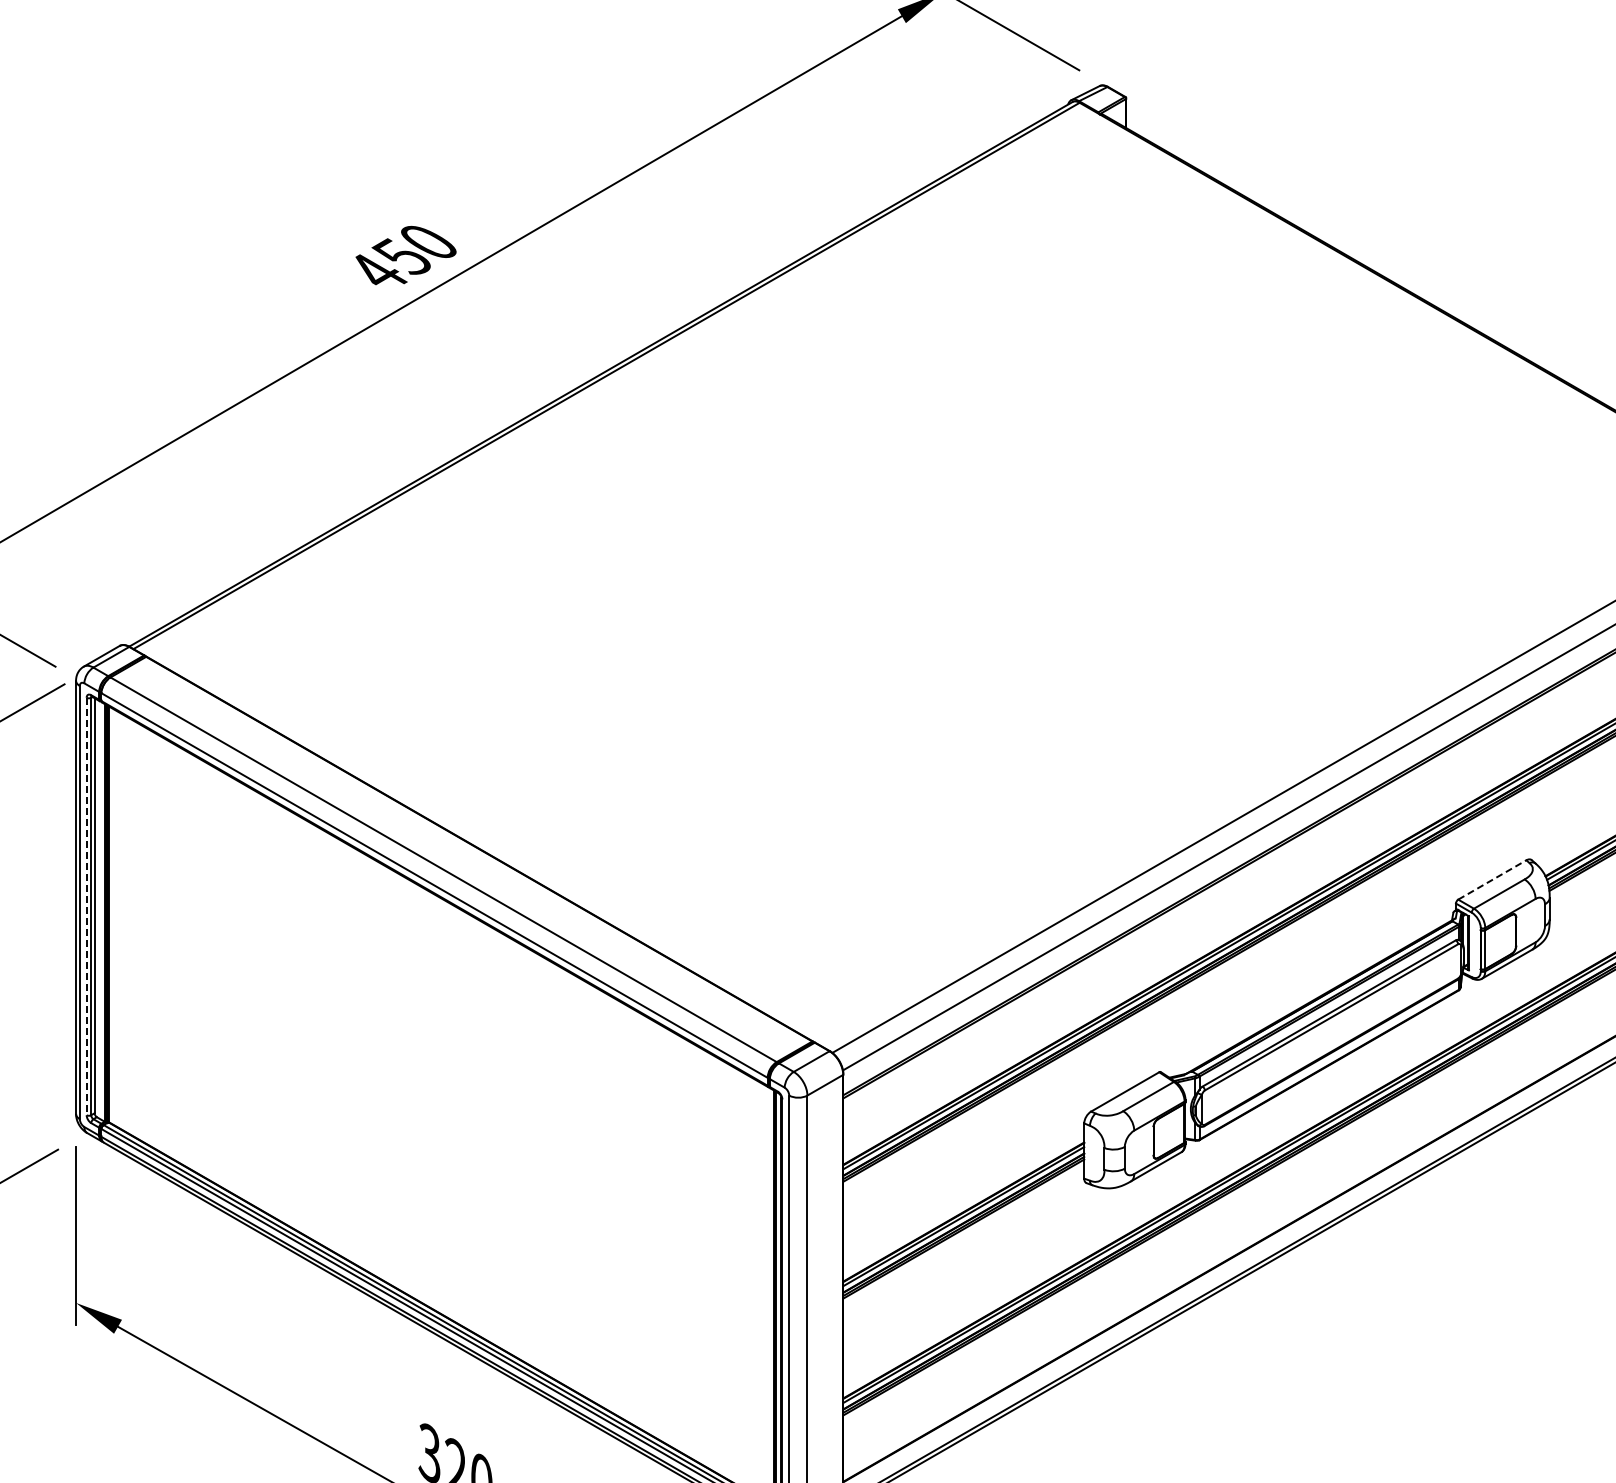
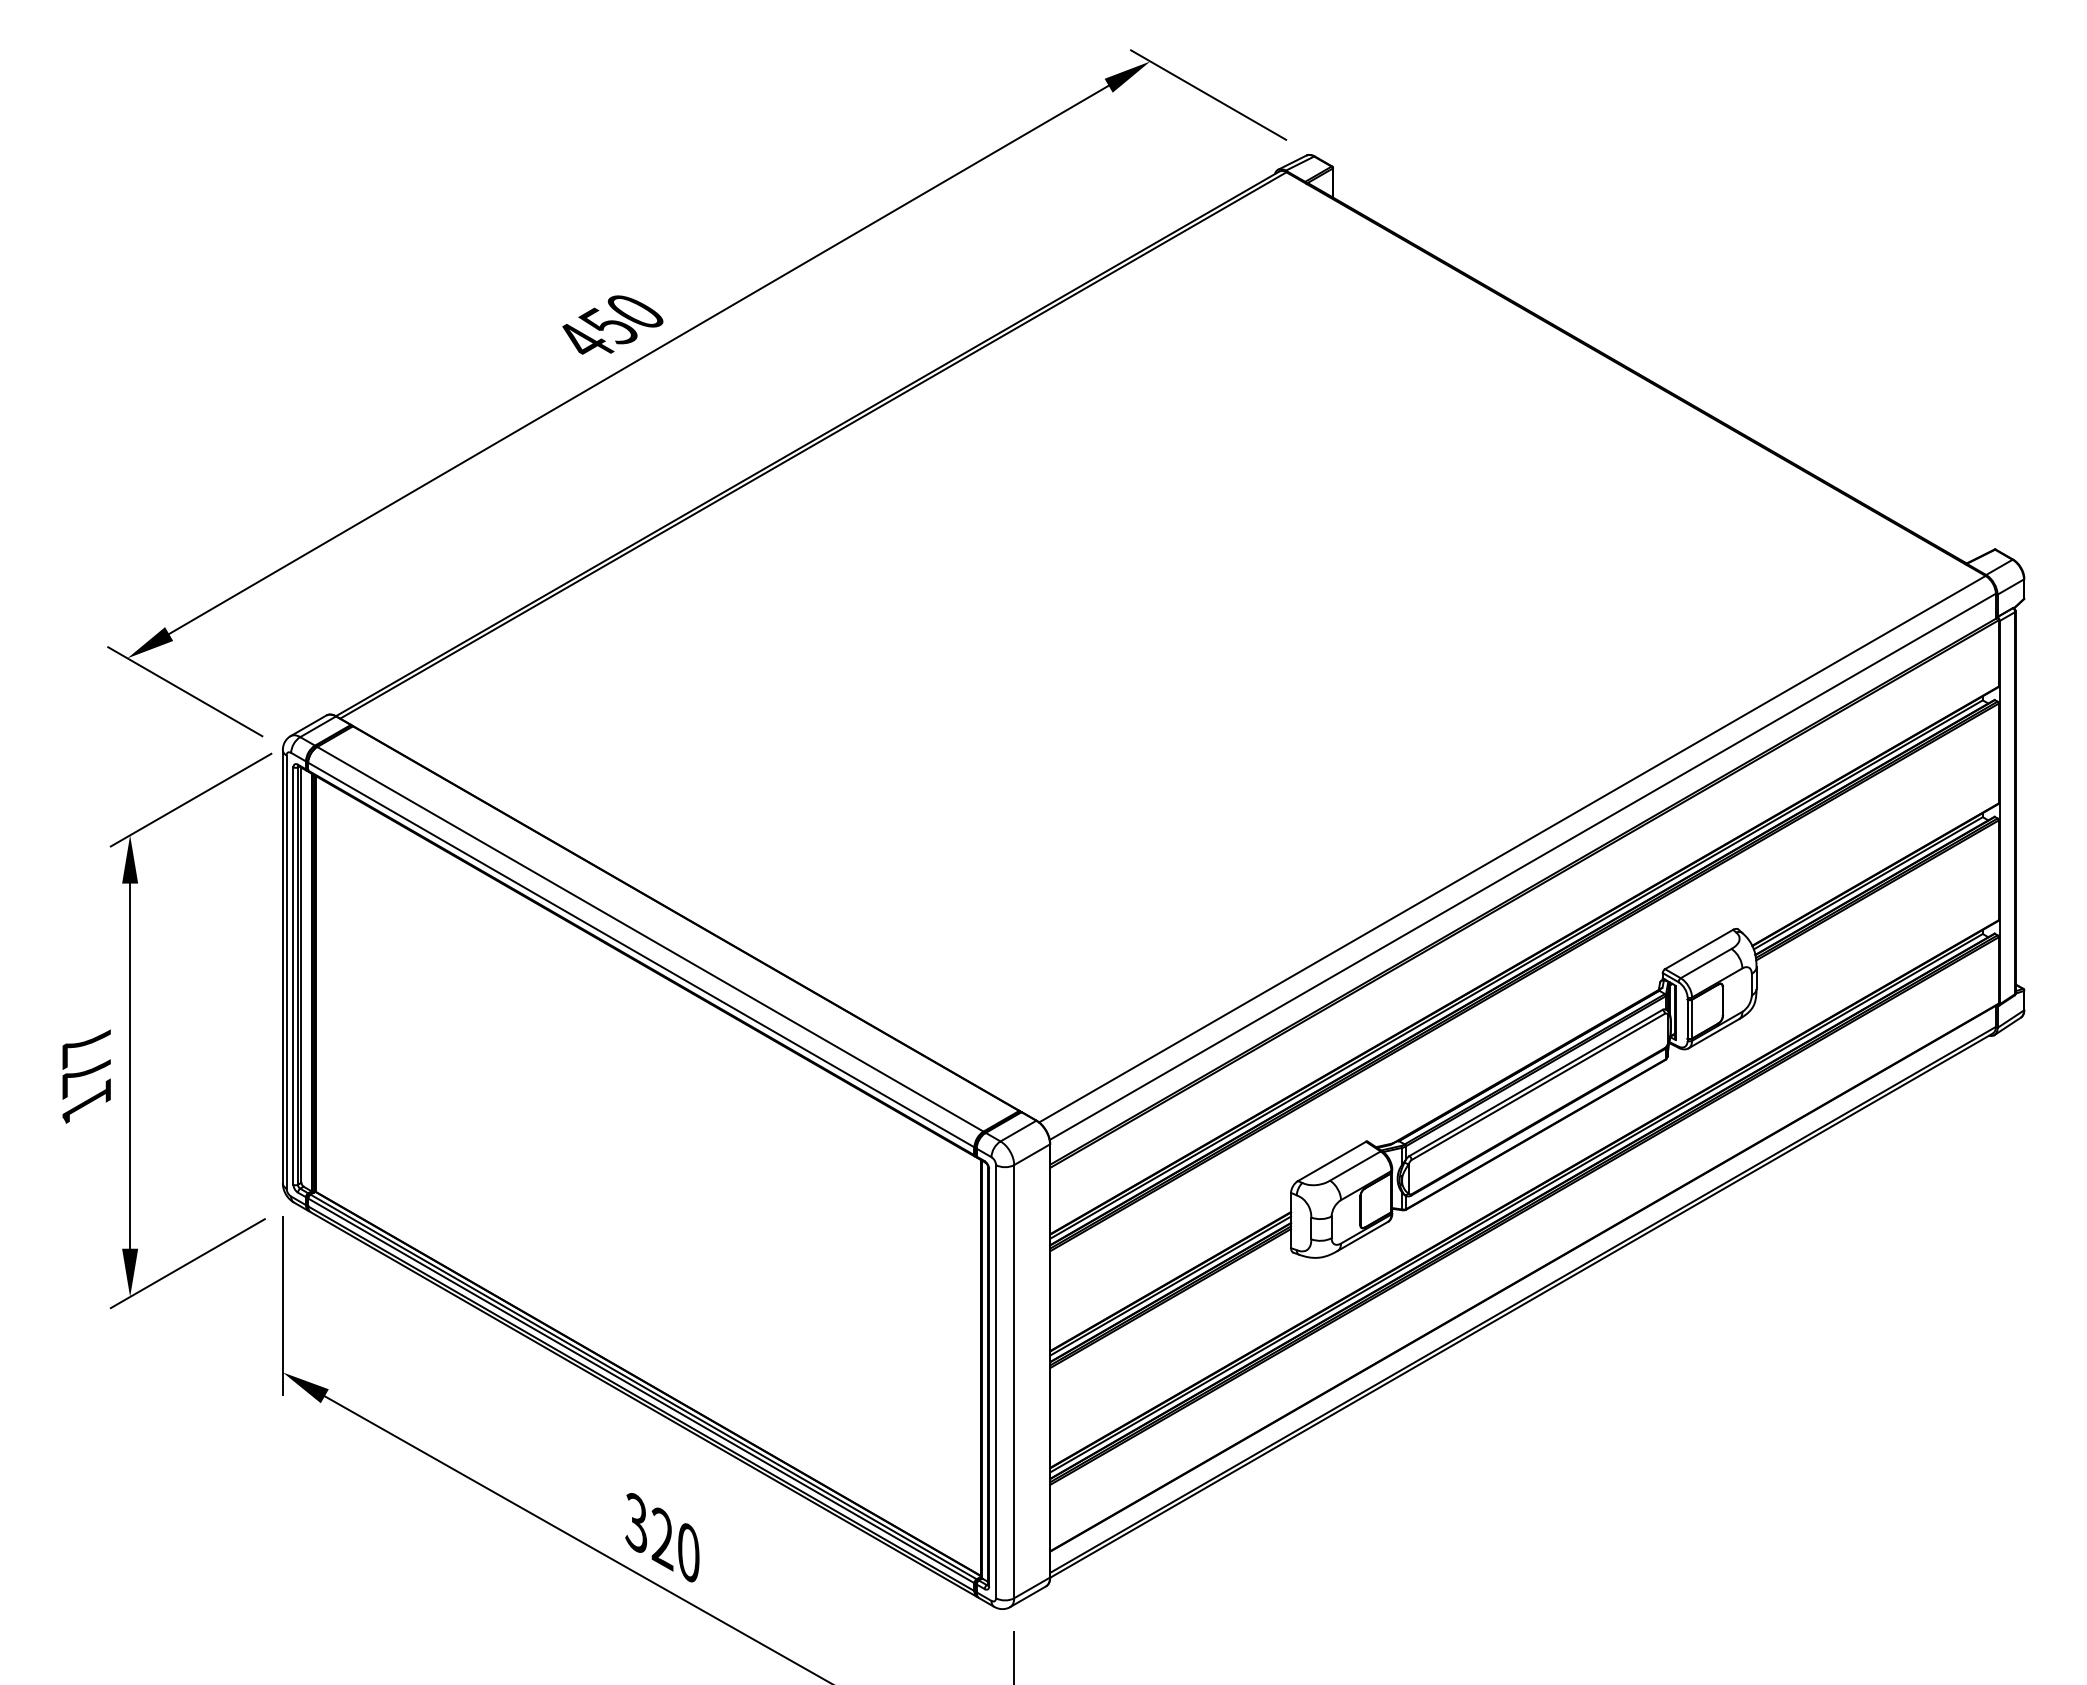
line: (1492, 879) -> (1699, 949), dashed -> solid
line: (86, 906) -> (293, 976), dashed -> solid

